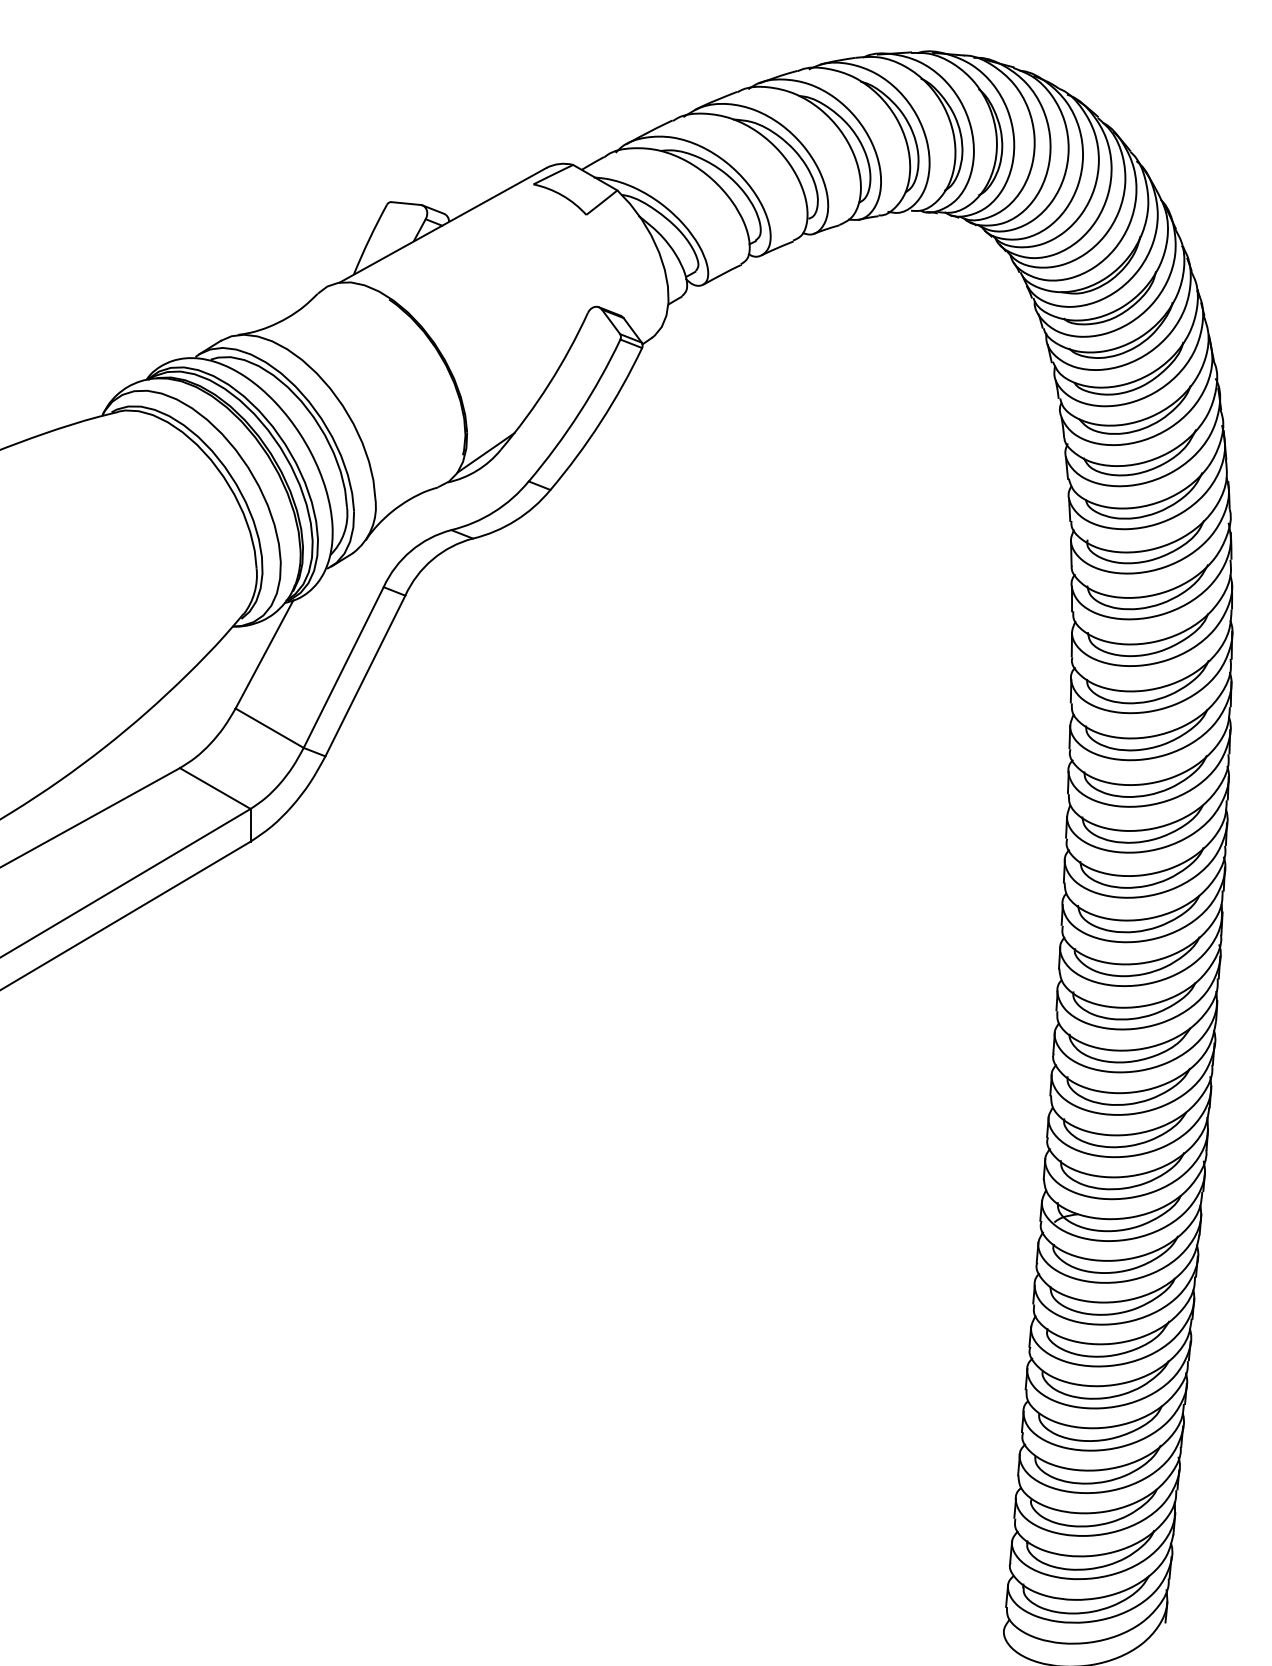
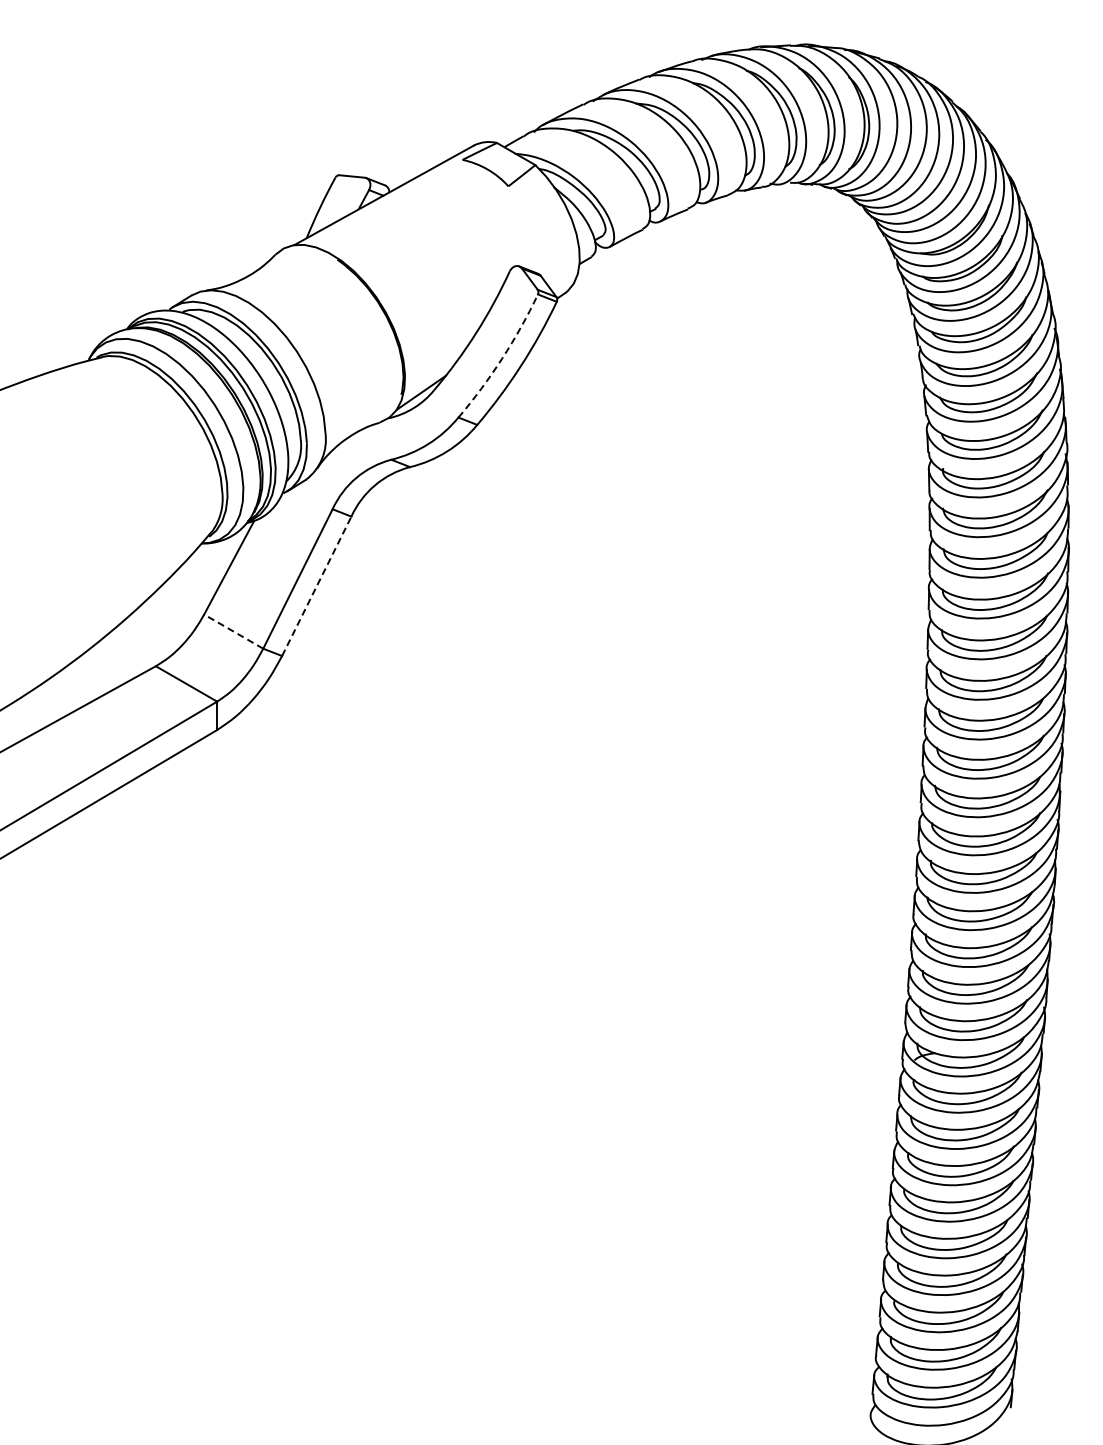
arc: (579, 413) -> (502, 358), solid -> dashed
line: (365, 676) -> (316, 586), solid -> dashed
line: (269, 728) -> (233, 631), solid -> dashed

